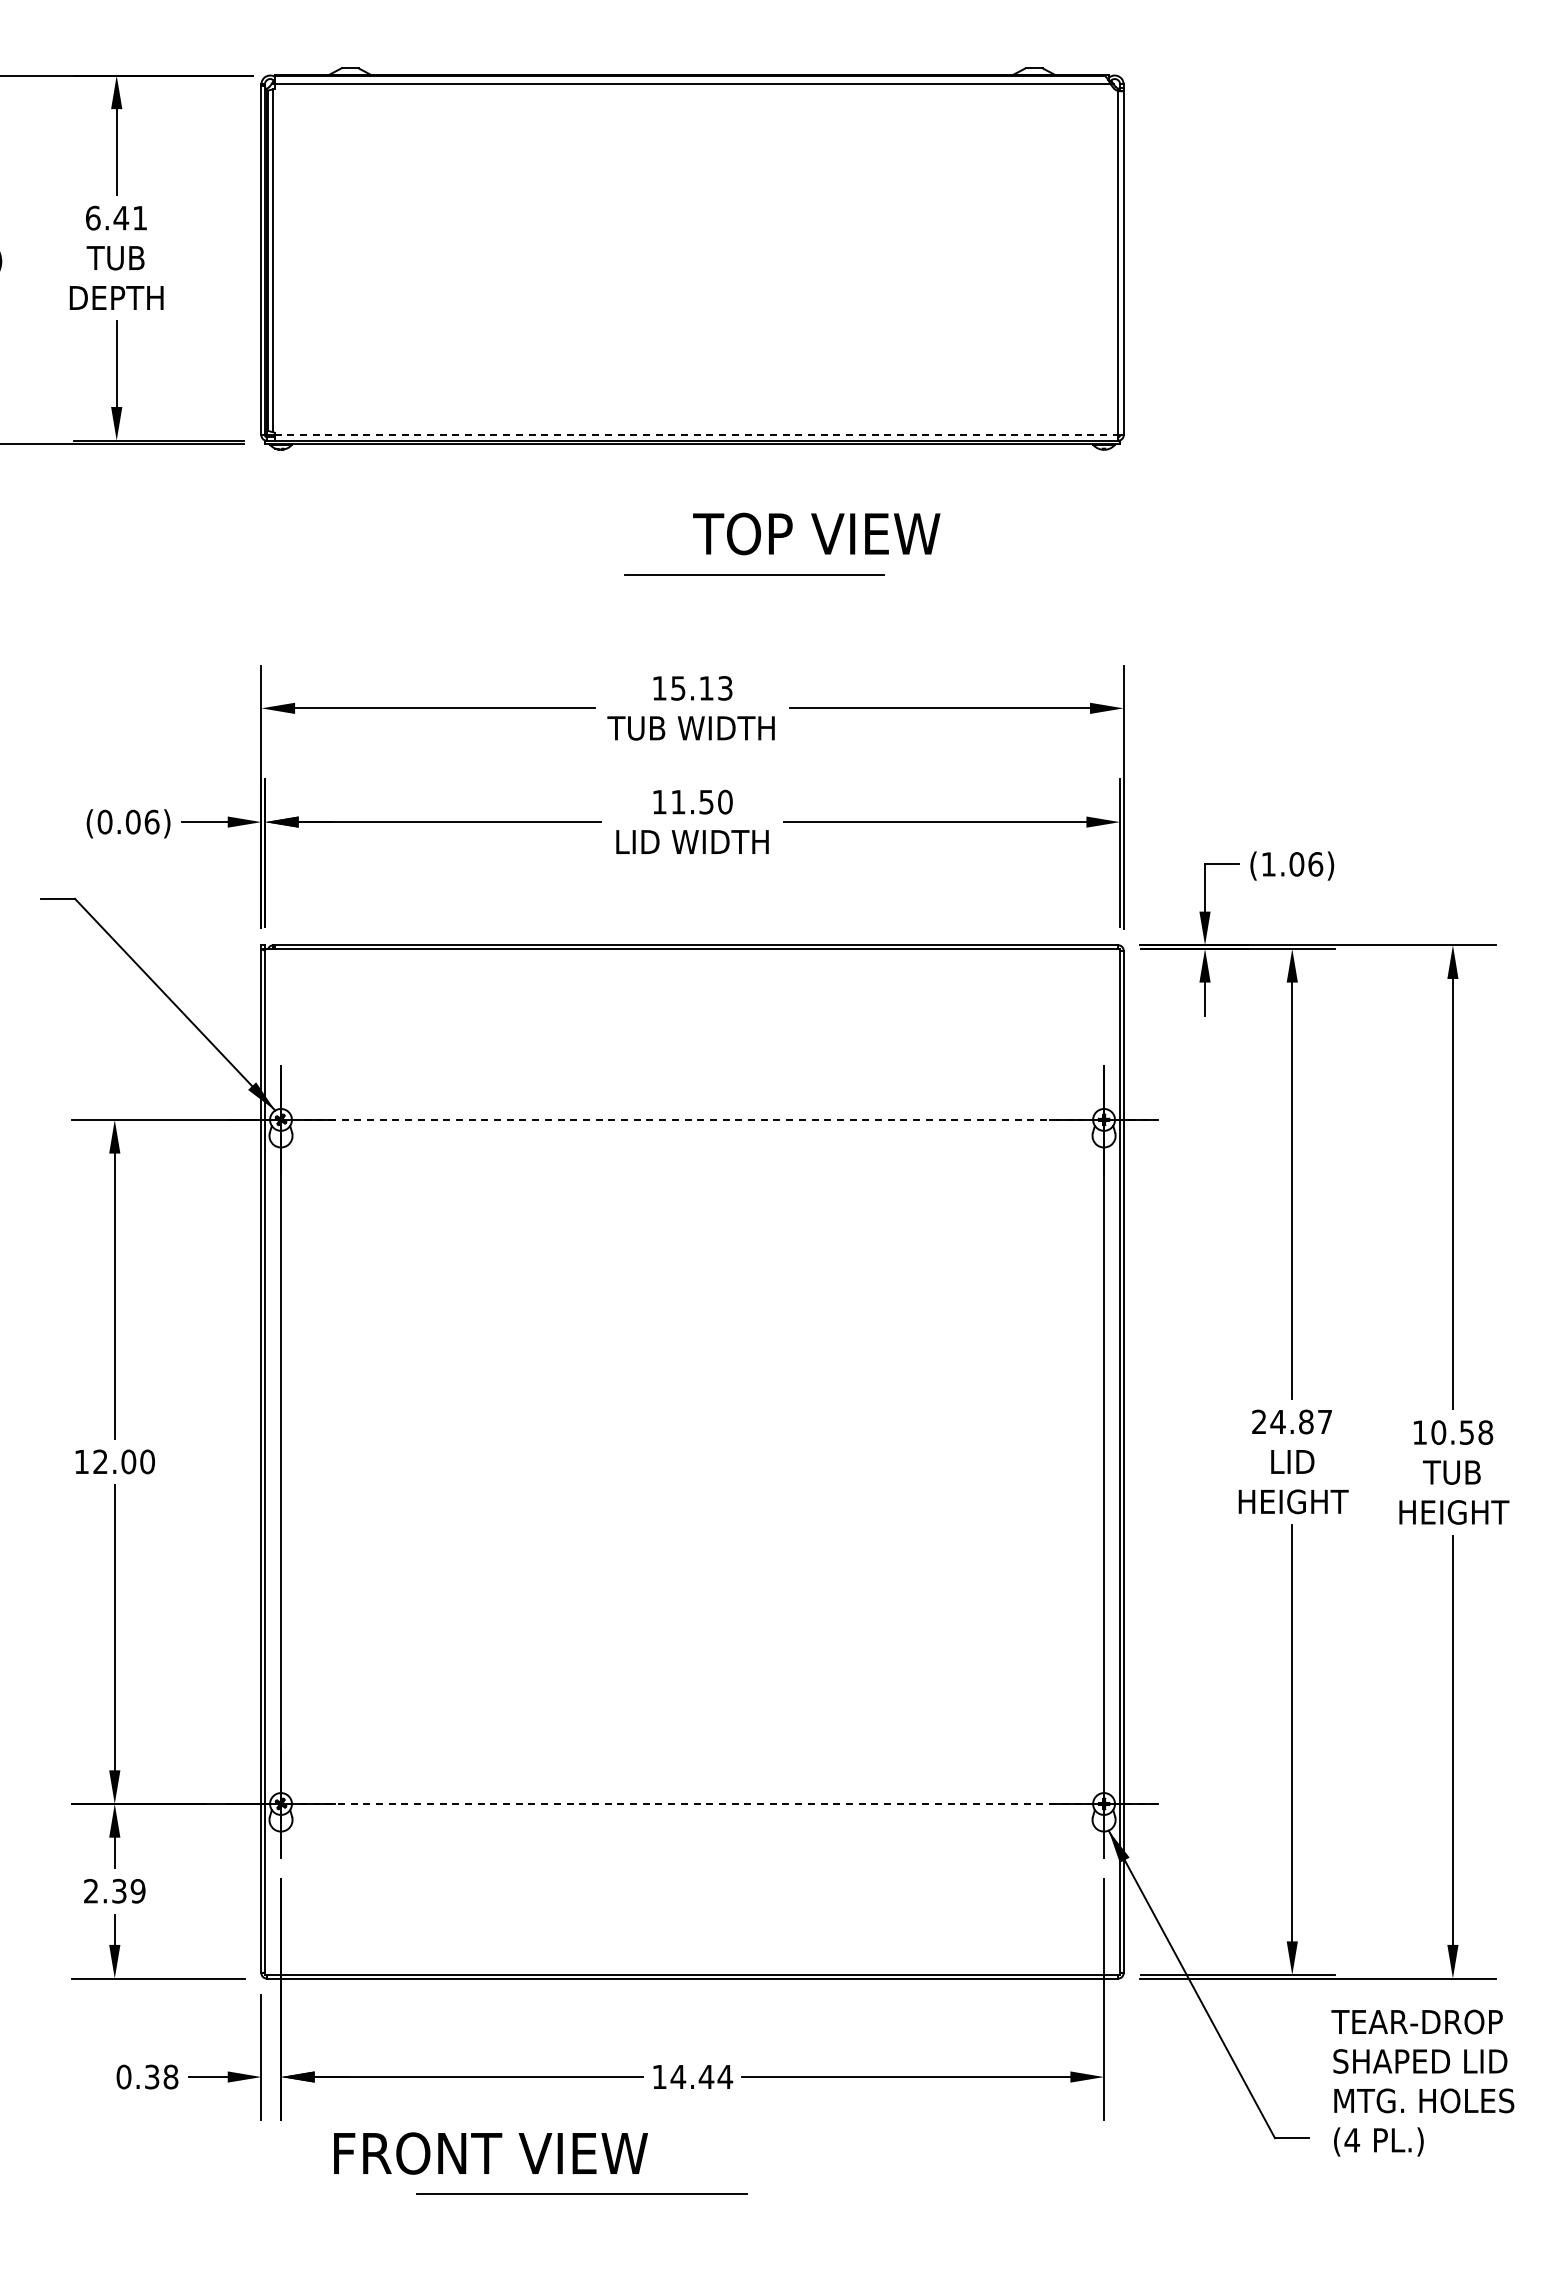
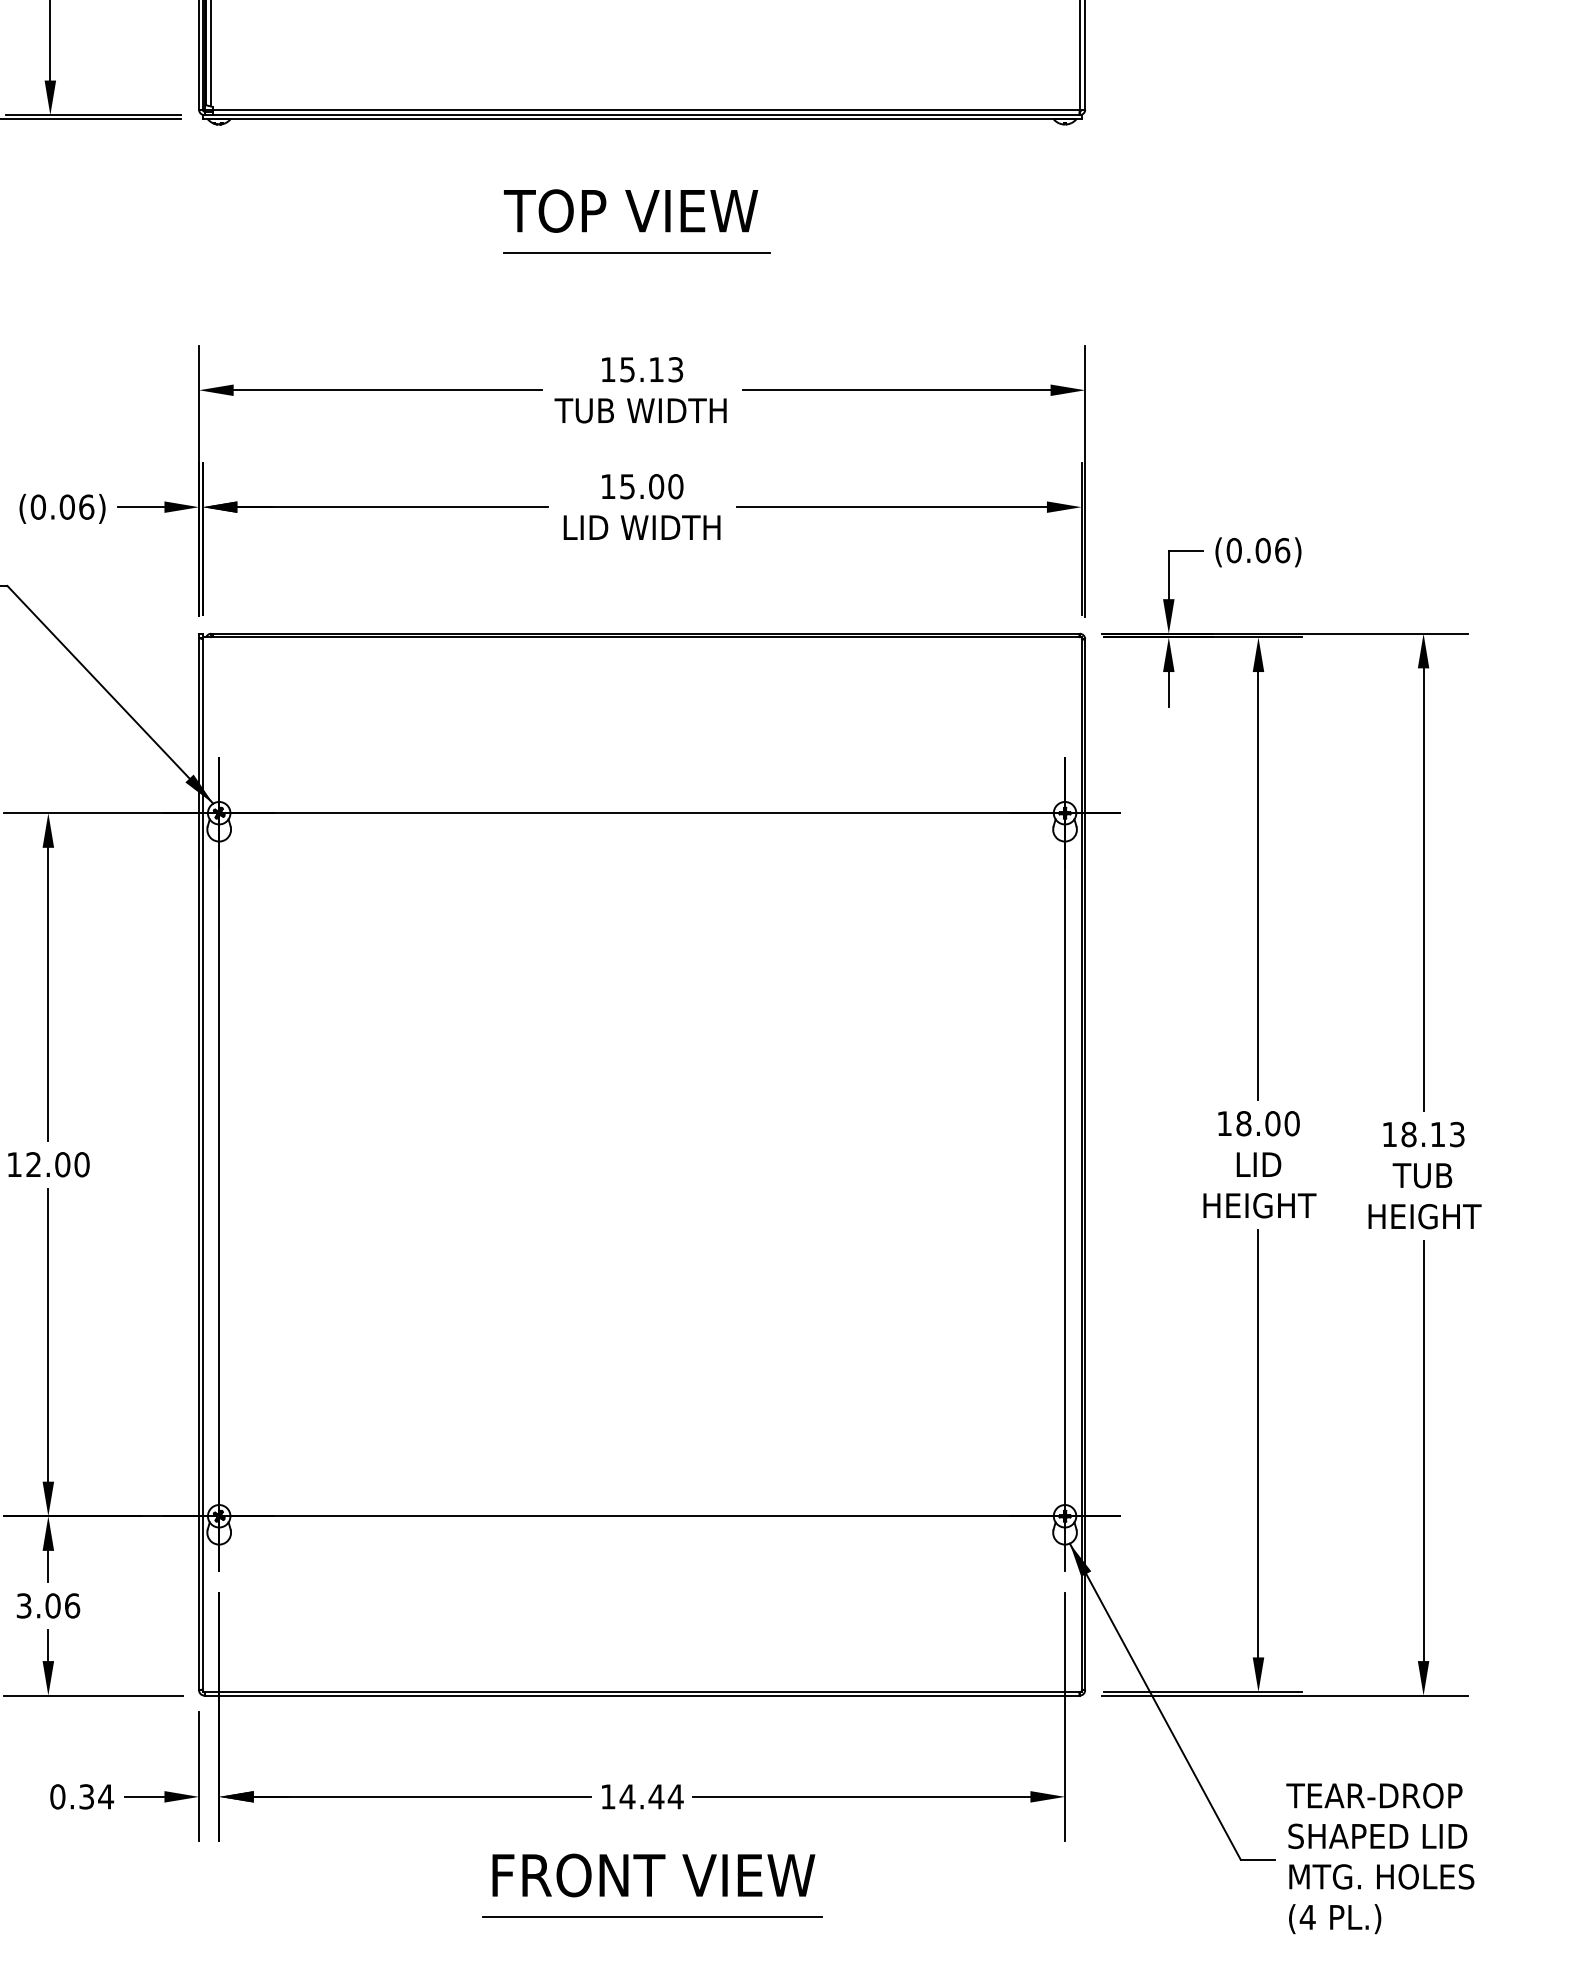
line: (696, 435) -> (646, 109), dashed -> solid
text: (816, 533) -> (630, 210), moved
line: (754, 574) -> (636, 252), moved
text: (692, 801) -> (642, 485), 11.50 -> 15.00
text: (1268, 864) -> (1234, 550), (1.06) -> (0.06)
line: (693, 1119) -> (643, 812), dashed -> solid
text: (1292, 1421) -> (1258, 1123), 24.87 -> 18.00
text: (1462, 1432) -> (1433, 1134), 10.58 -> 18.13
line: (692, 1804) -> (642, 1516), dashed -> solid
text: (114, 1890) -> (48, 1605), 2.39 -> 3.06
text: (170, 2076) -> (105, 1796), 0.38 -> 0.34
text: (1422, 2082) -> (1379, 1857), moved
text: (490, 2153) -> (653, 1875), moved
line: (581, 2193) -> (652, 1916), moved

